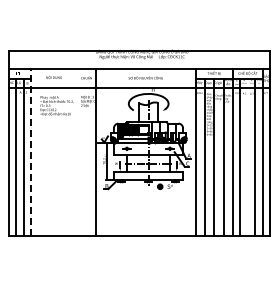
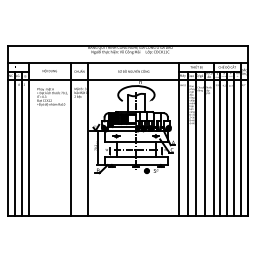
line: (31, 151) -> (29, 138), dashed -> solid
line: (77, 152) -> (71, 139), added
line: (247, 156) -> (226, 143), added

